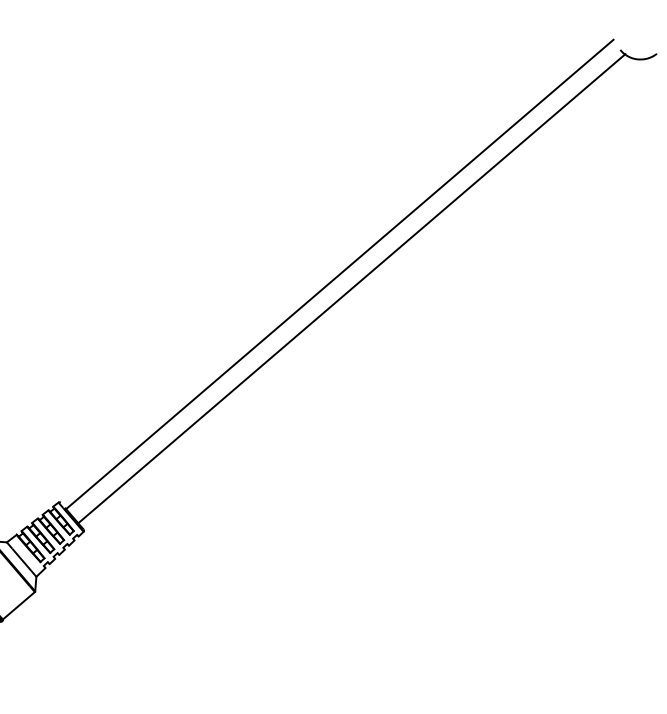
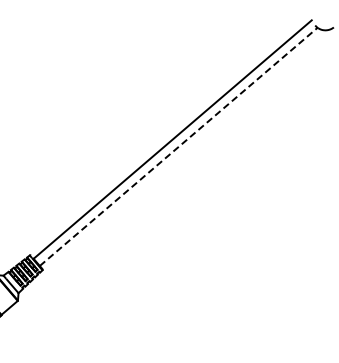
line: (353, 288) -> (179, 146), solid -> dashed

